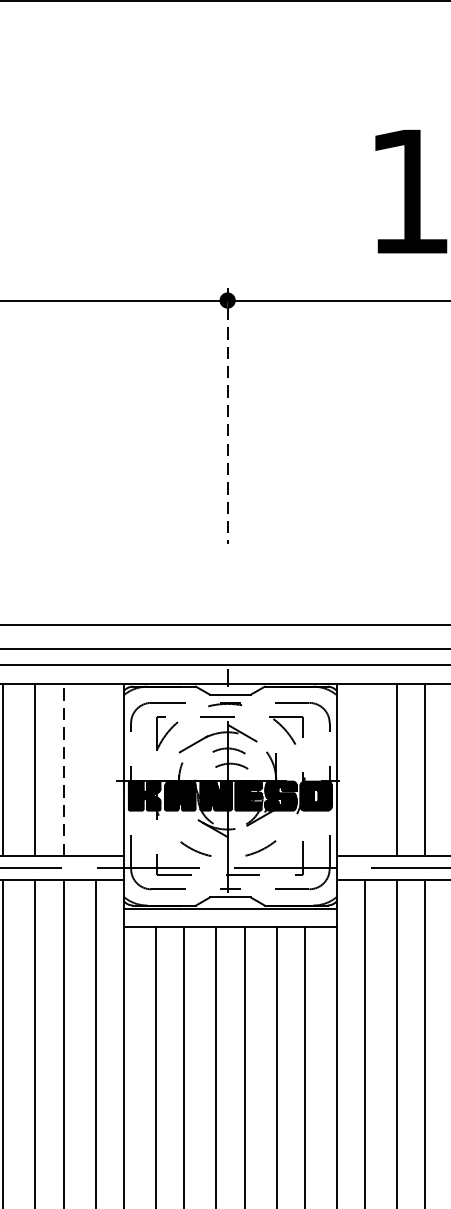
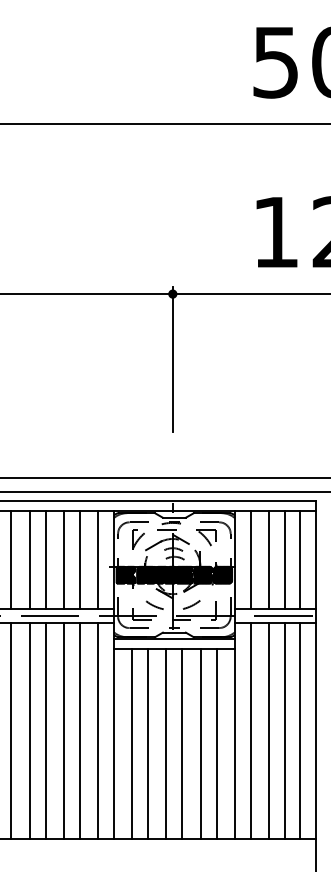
line: (227, 417) -> (172, 360), dashed -> solid
line: (63, 770) -> (79, 560), dashed -> solid
line: (94, 770) -> (97, 560), added
line: (364, 770) -> (250, 560), added

